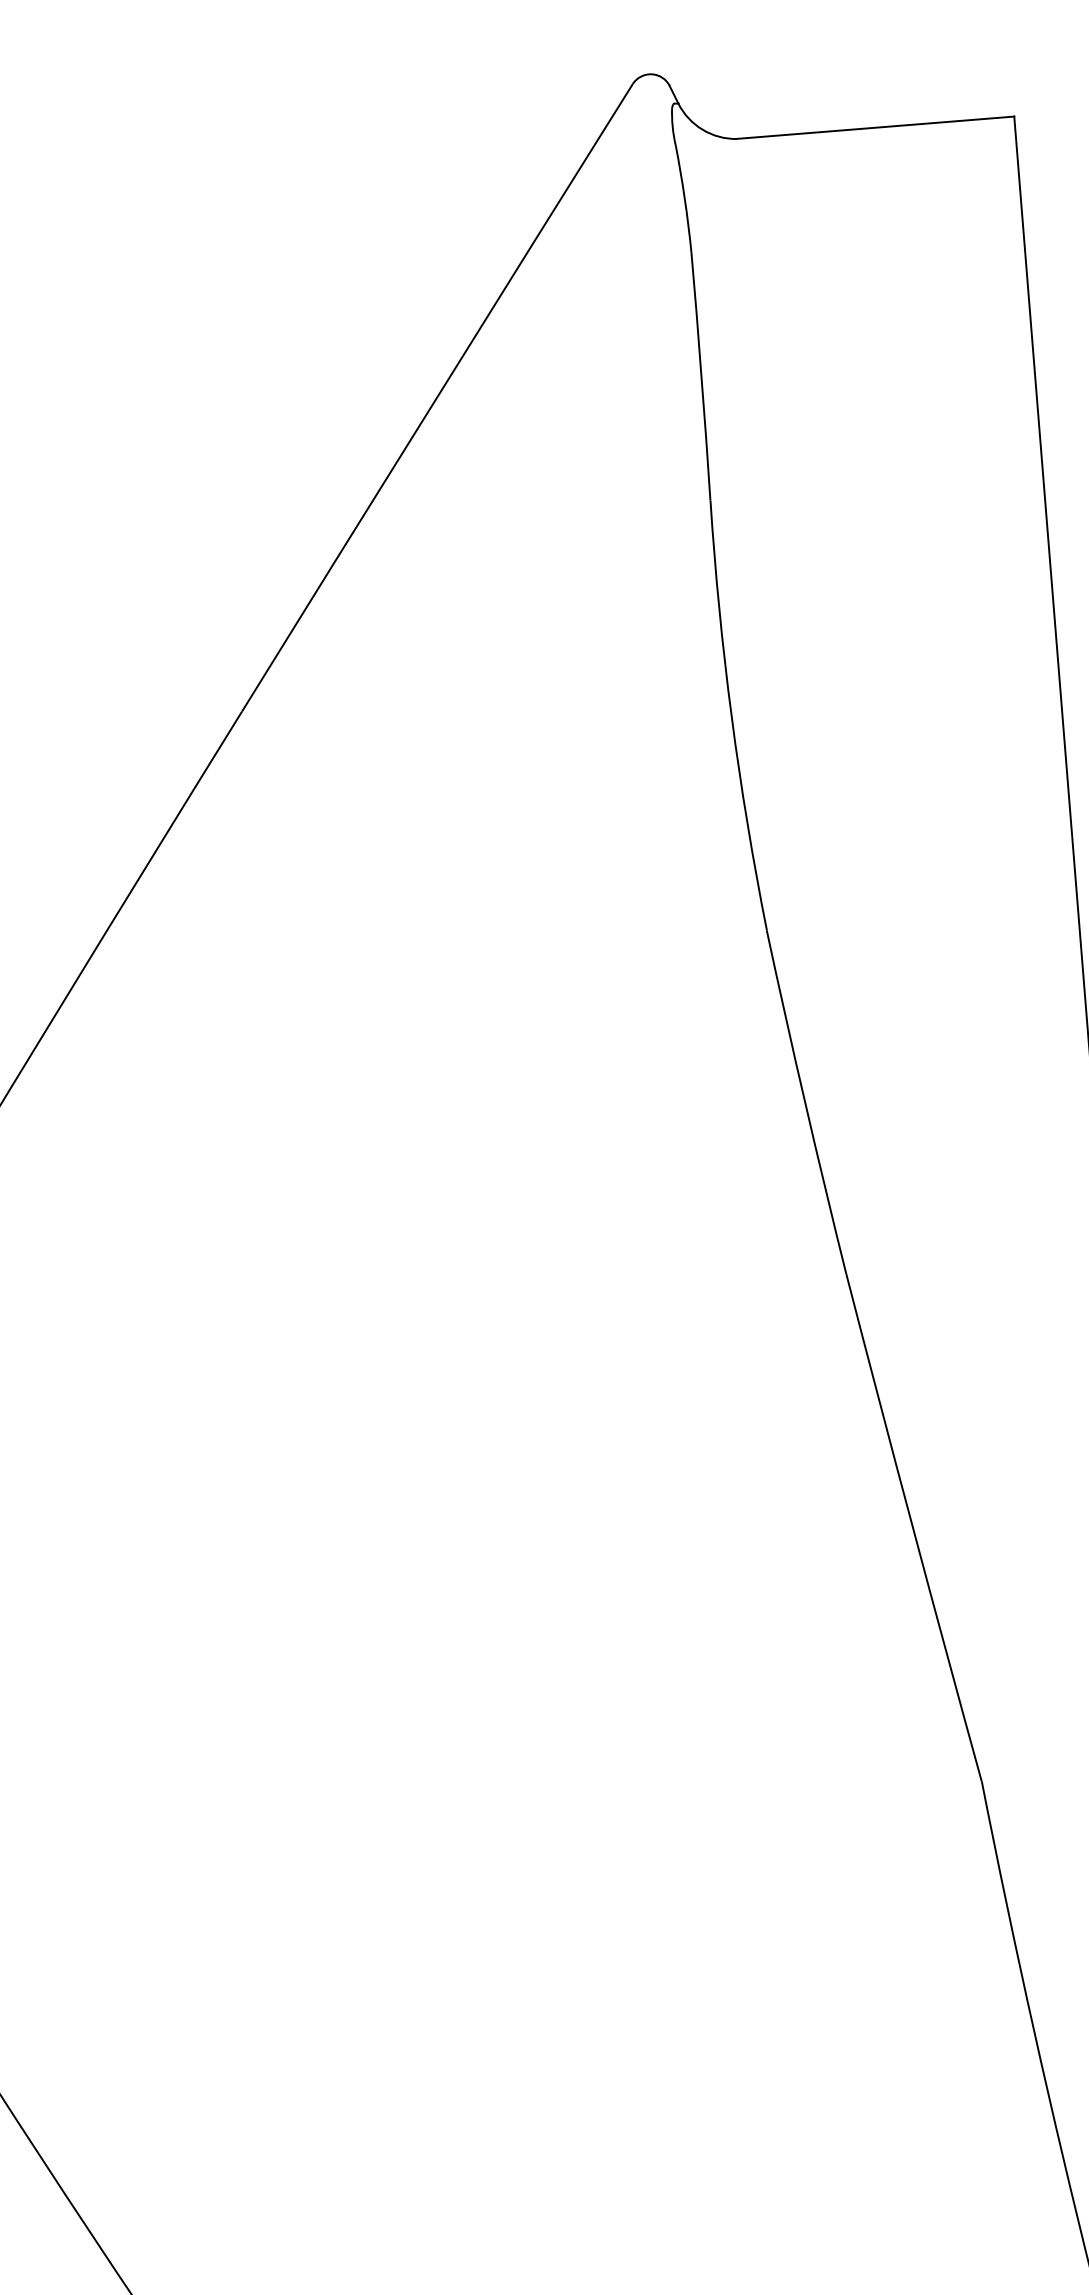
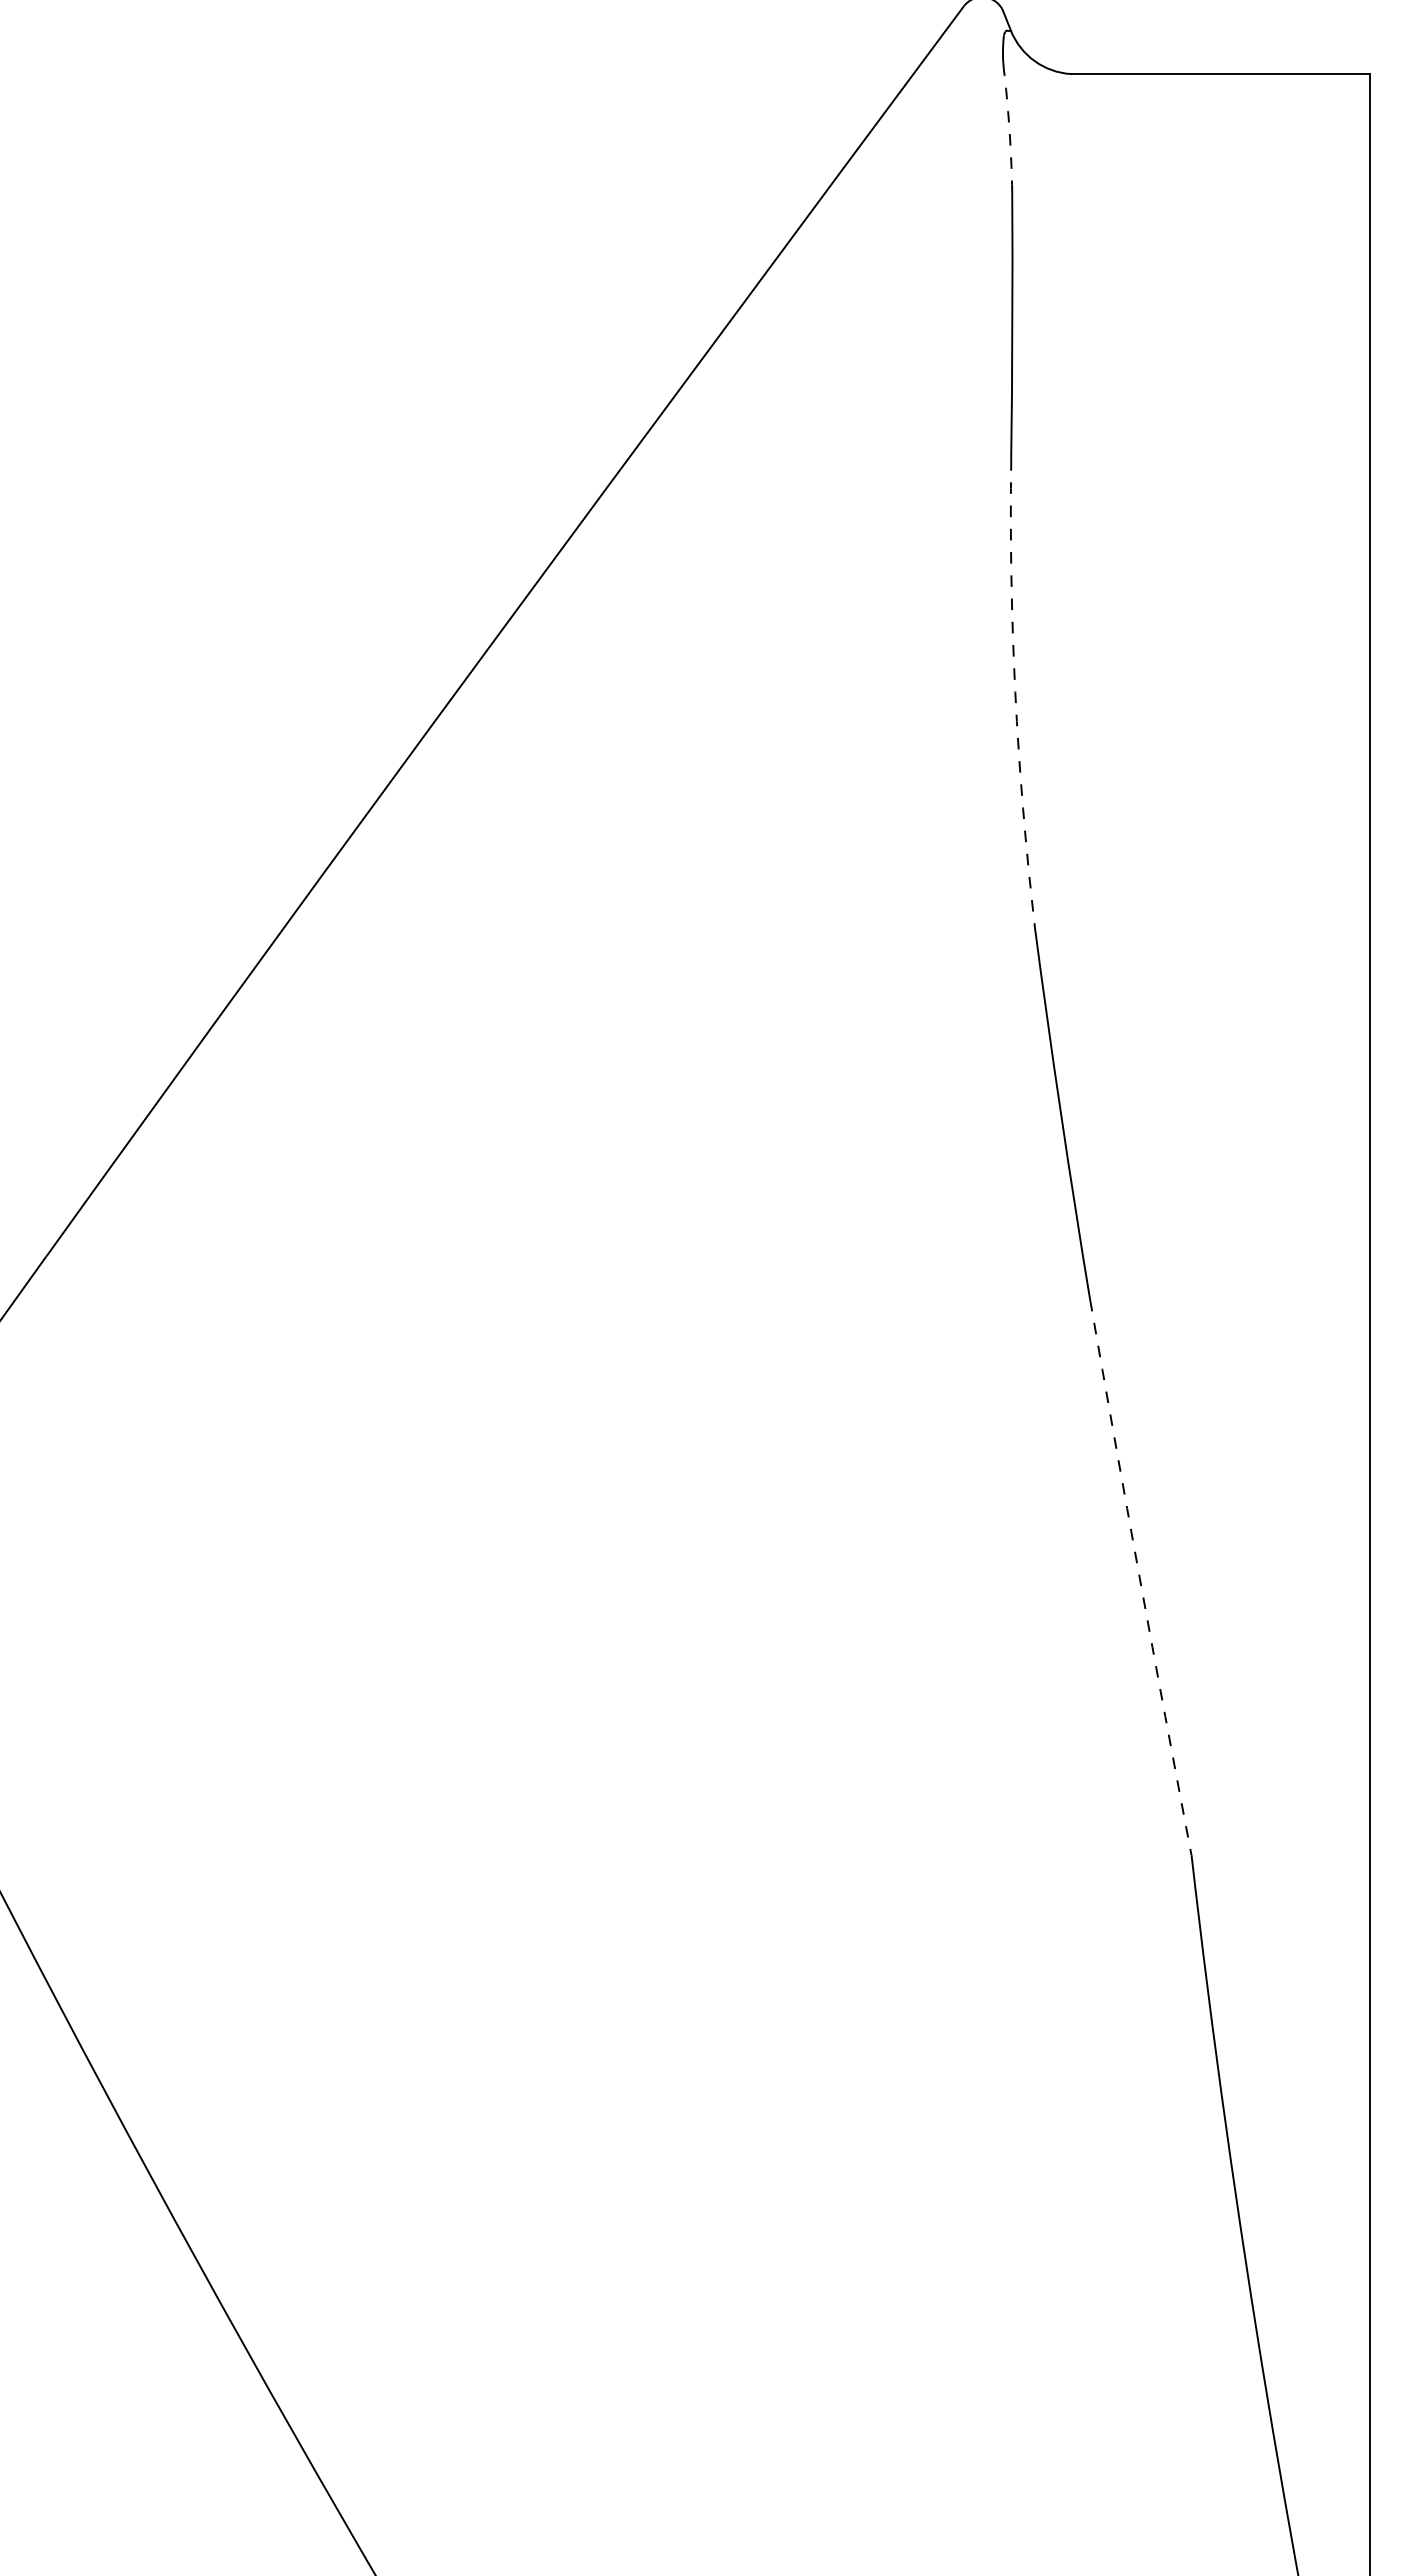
arc: (684, 198) -> (1009, 133), solid -> dashed
arc: (731, 716) -> (1015, 692), solid -> dashed
arc: (912, 1528) -> (1139, 1577), solid -> dashed

